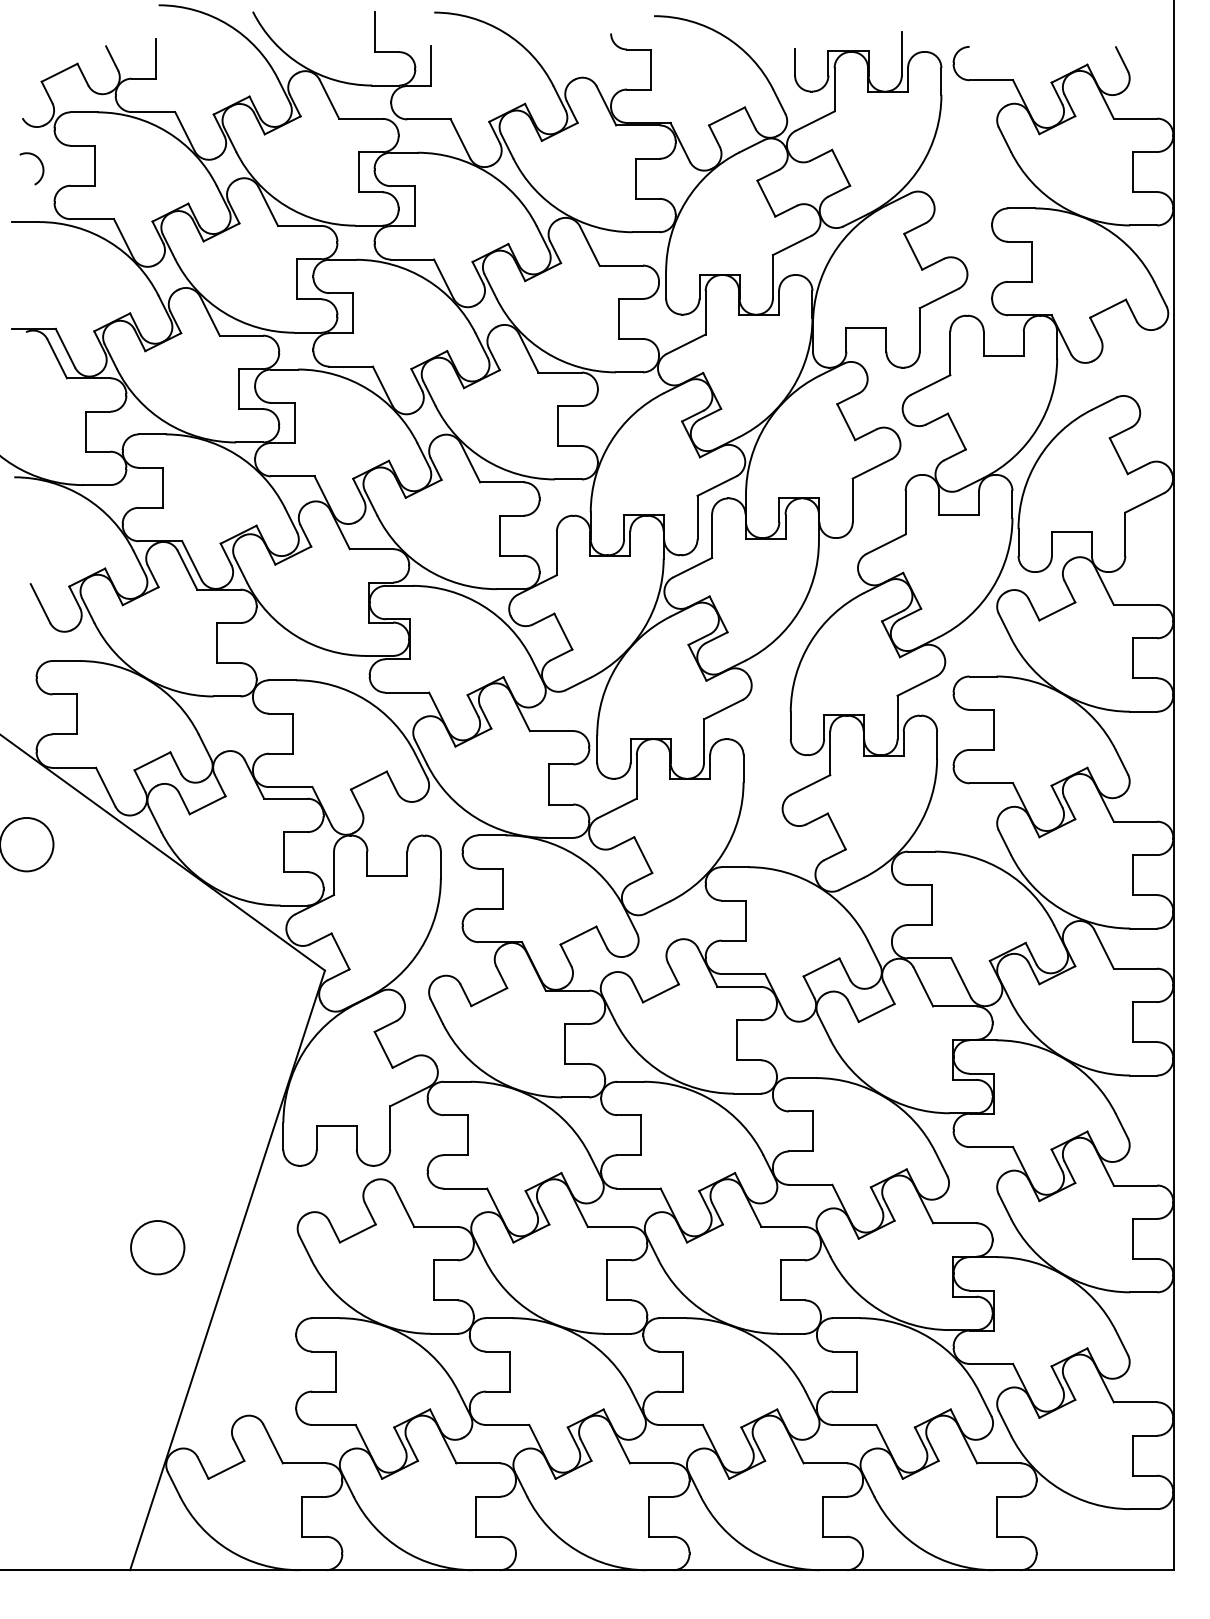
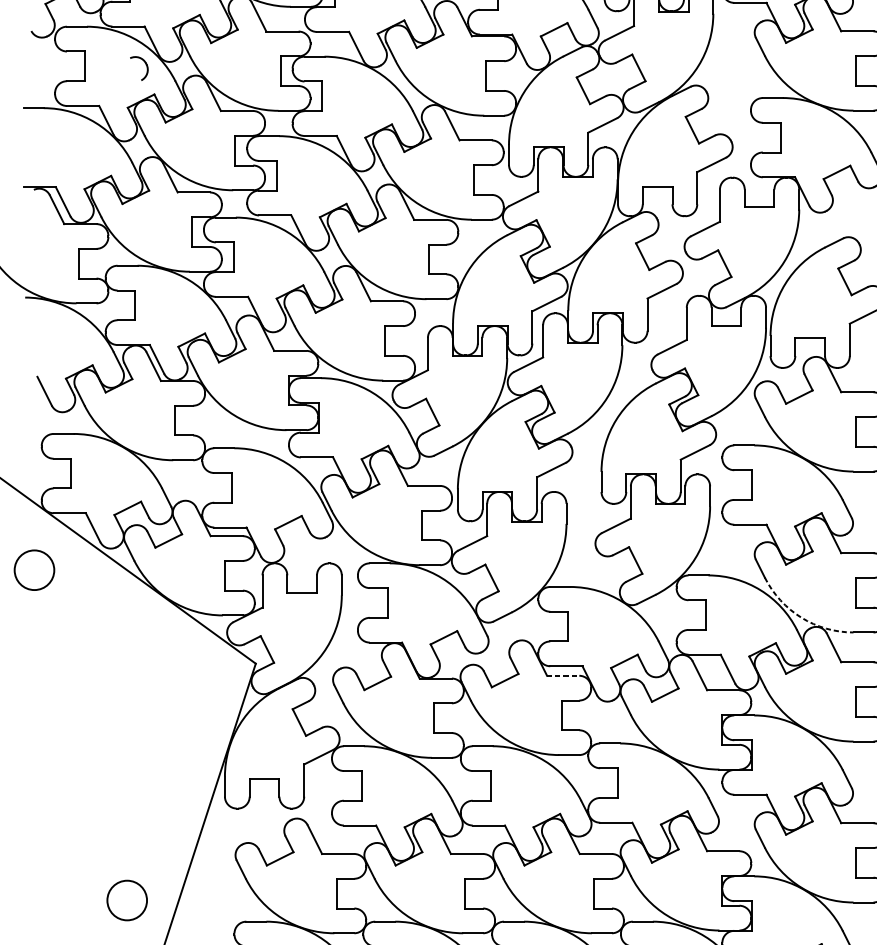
part: (40, 163) -> (145, 64), moved
arc: (1060, 908) -> (801, 617), solid -> dashed
line: (739, 986) -> (563, 675), solid -> dashed
circle: (157, 1247) -> (127, 900), moved

